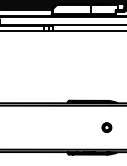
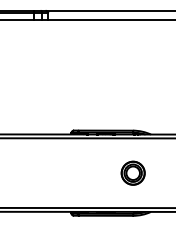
part: (106, 127) -> (132, 172), size x1.67

